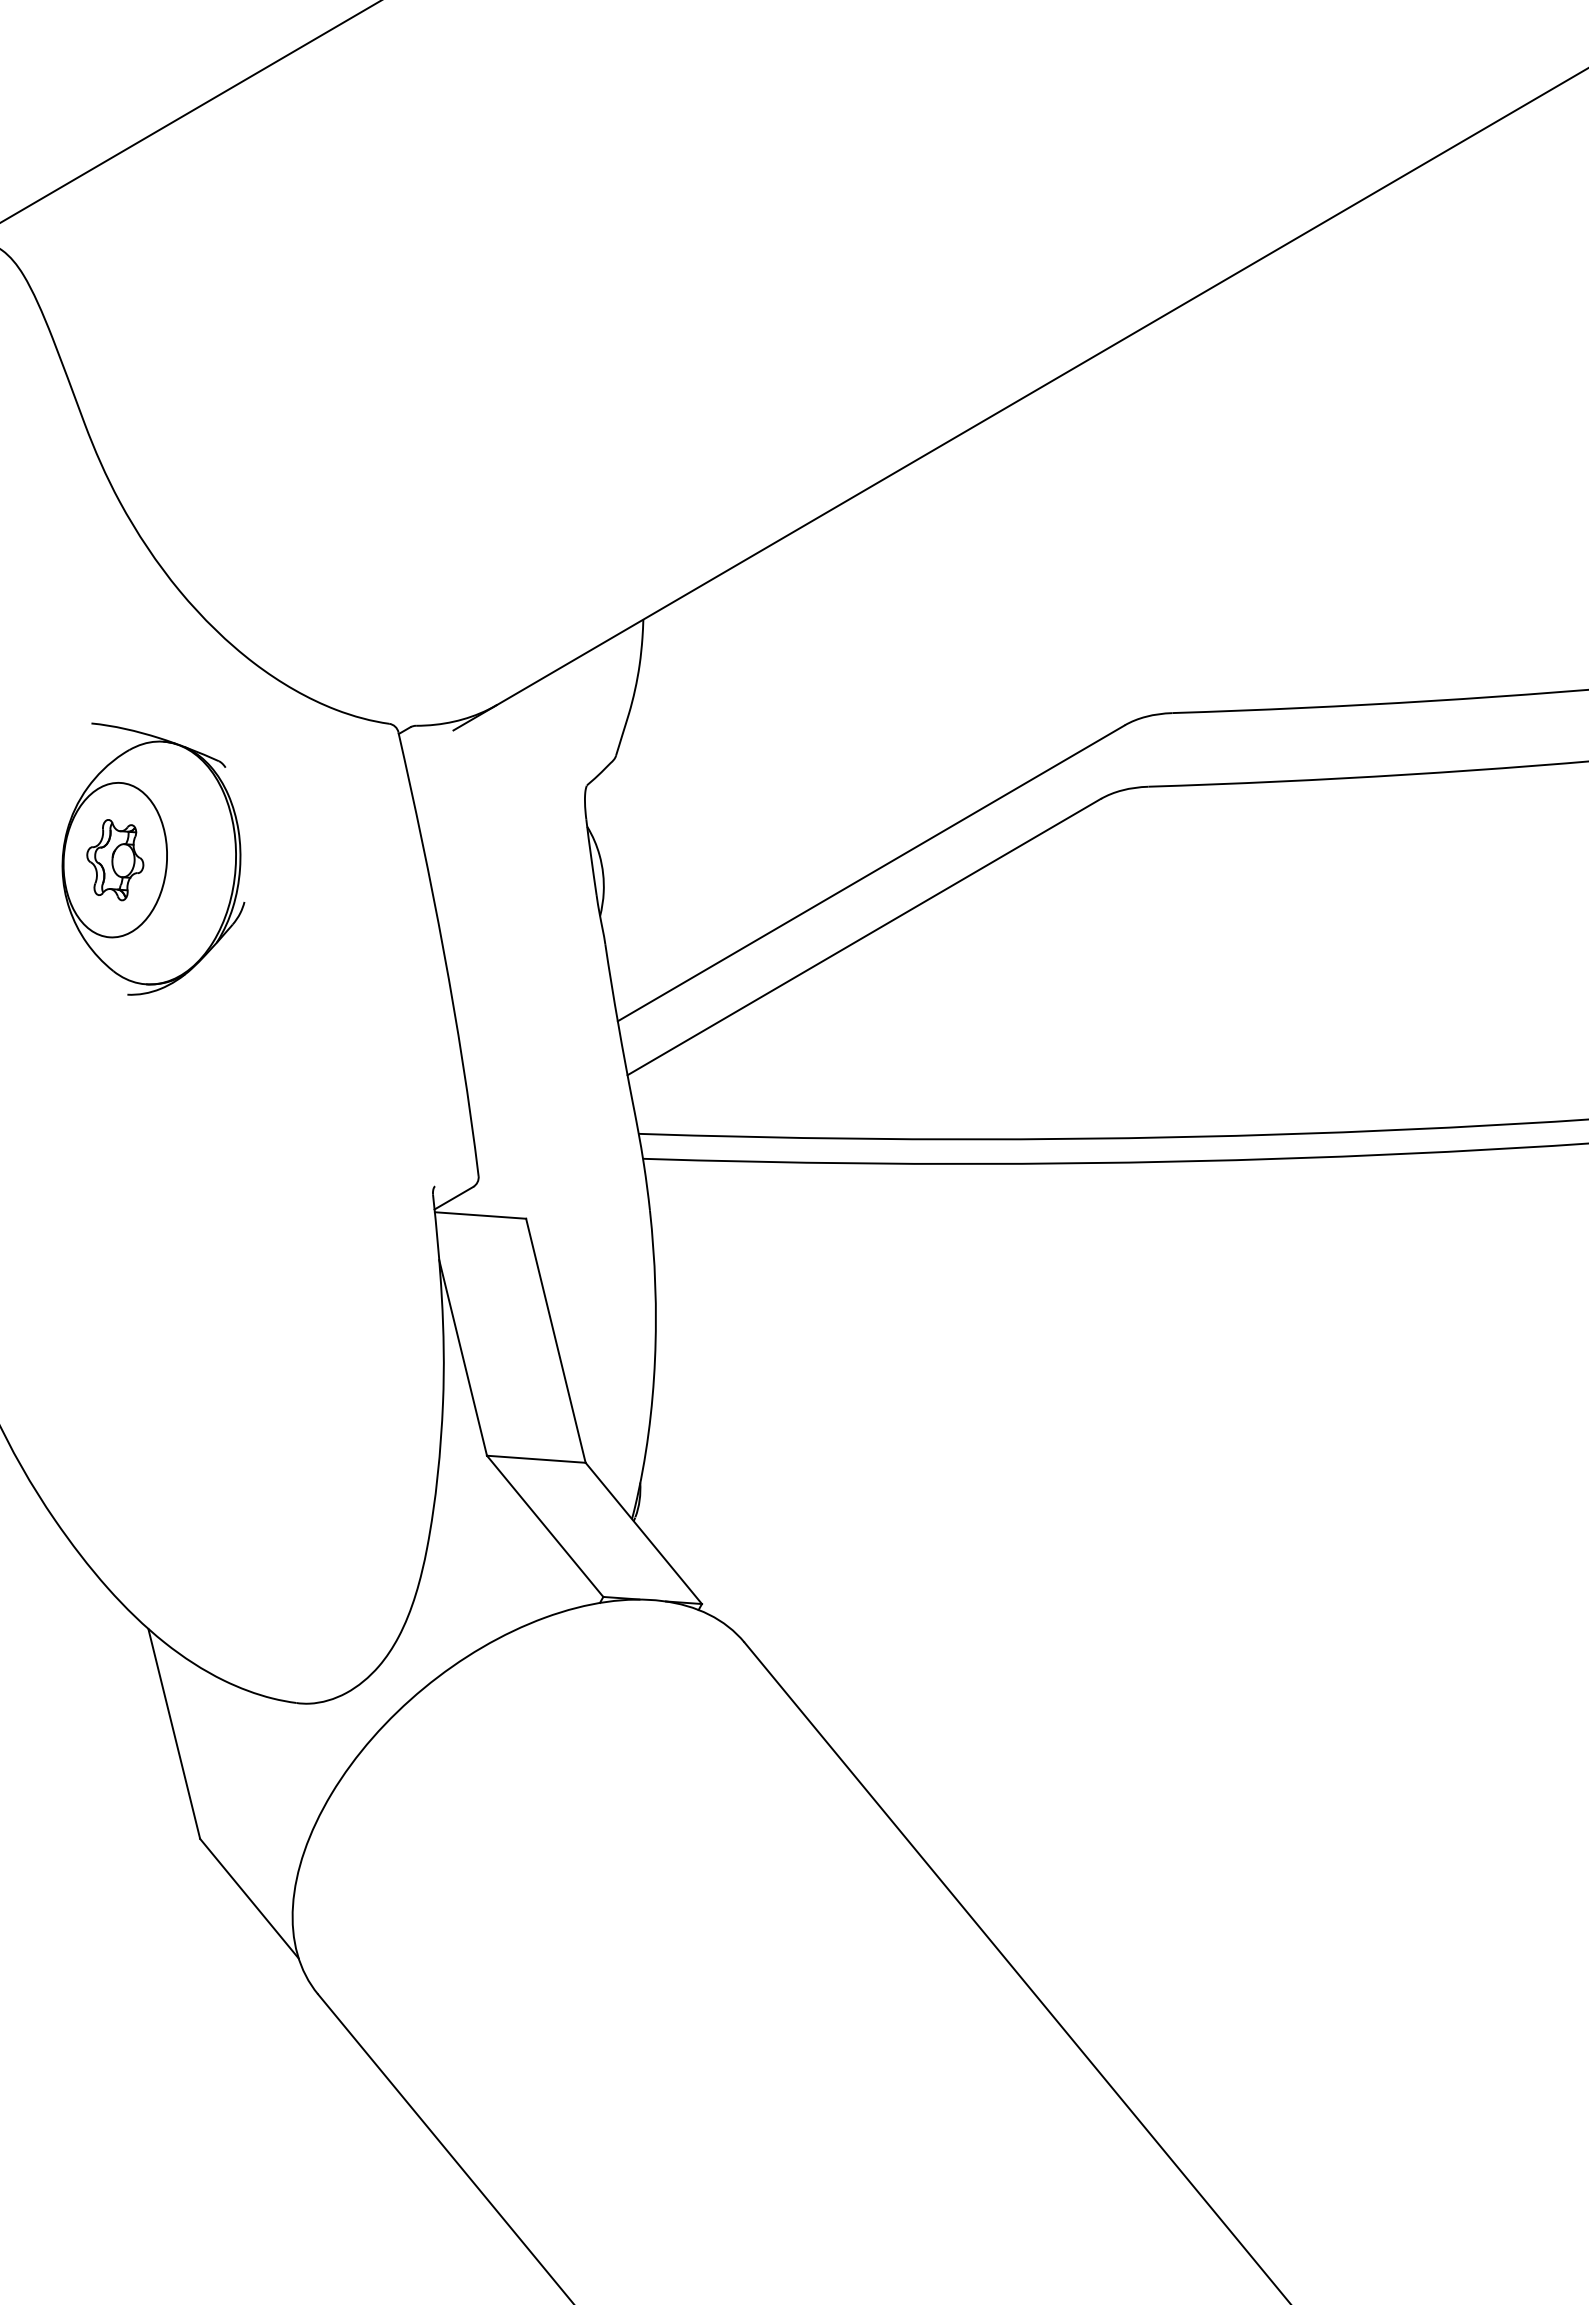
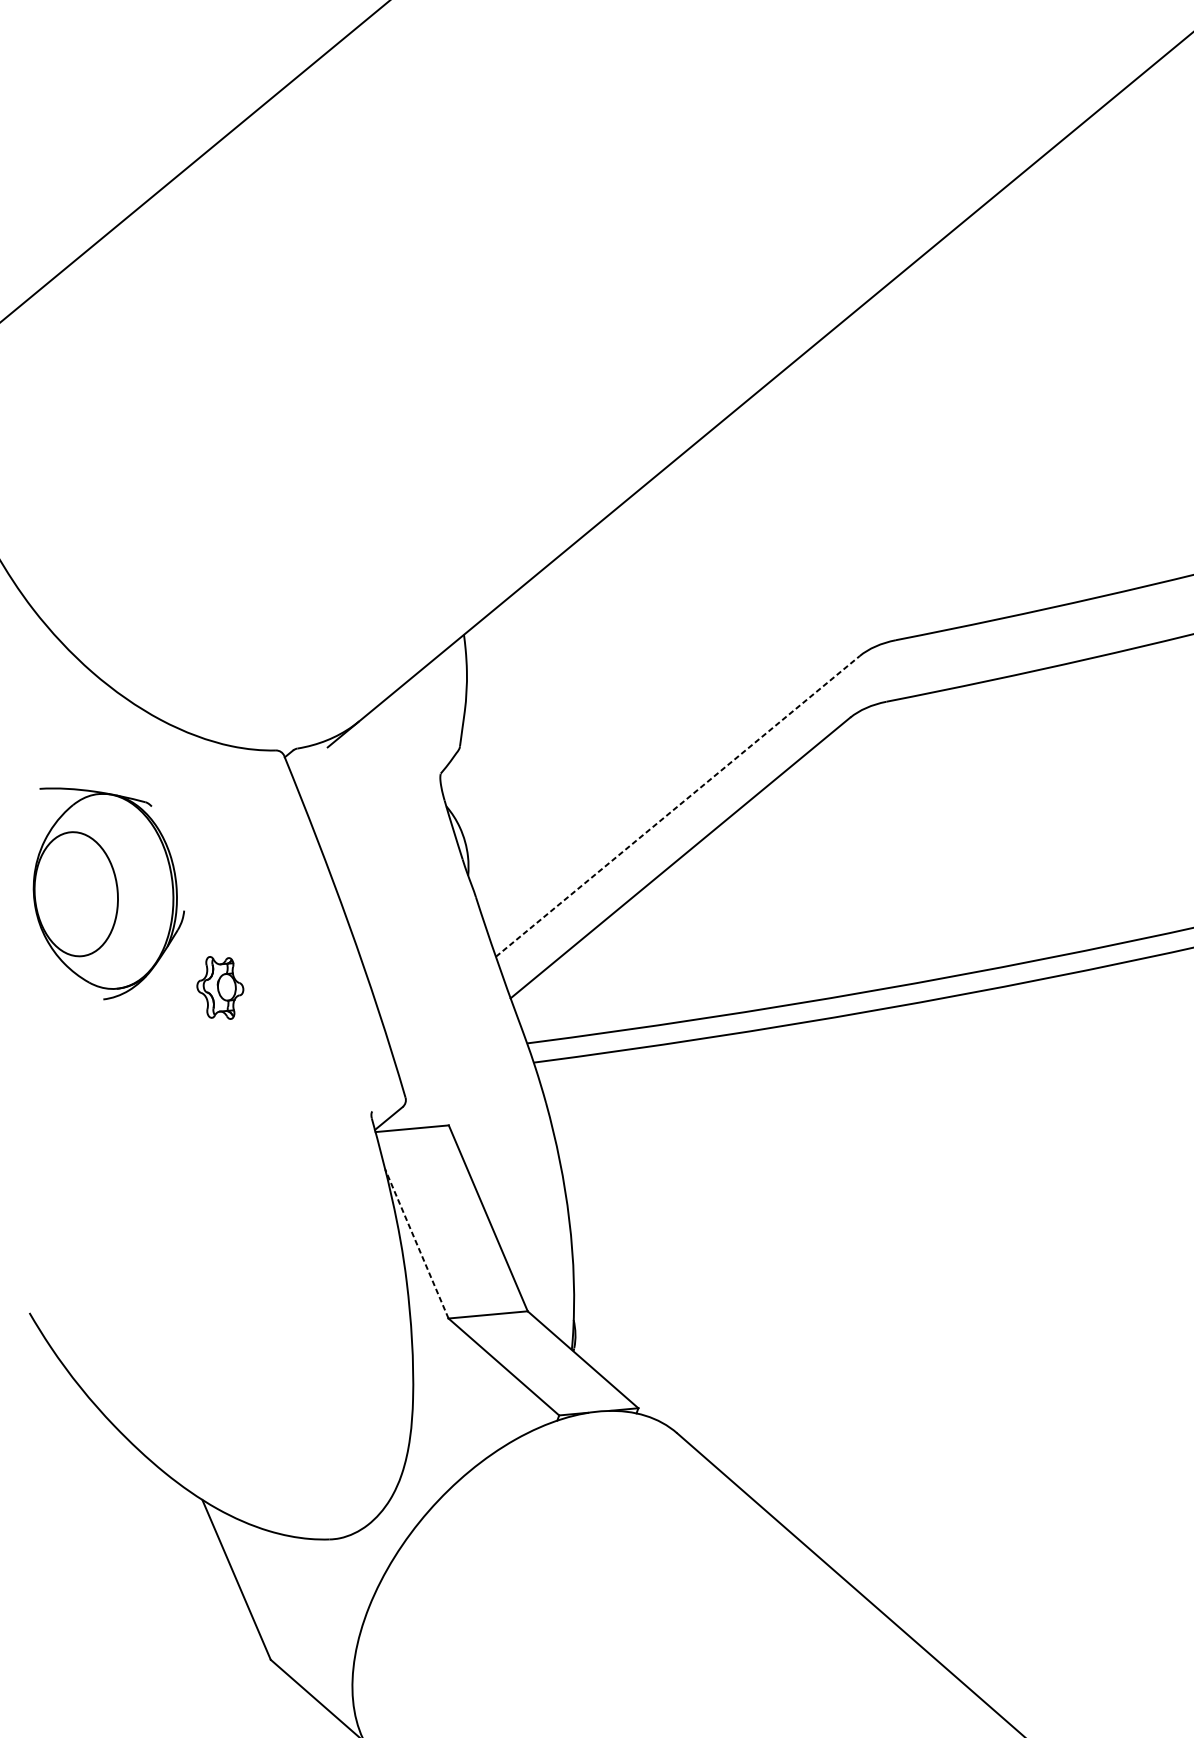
part: (115, 860) -> (220, 988), moved
line: (871, 873) -> (677, 806), solid -> dashed
line: (463, 1357) -> (417, 1243), solid -> dashed

